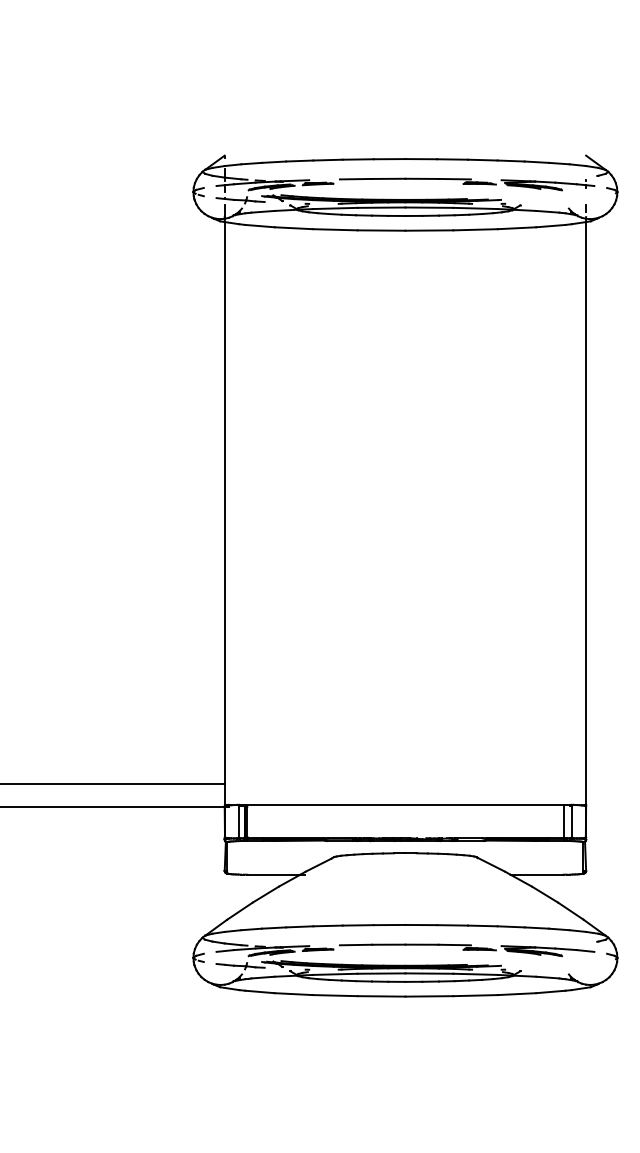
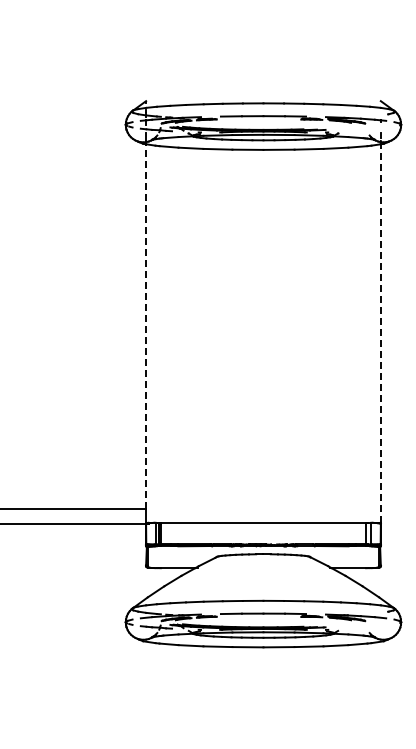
line: (225, 502) -> (146, 326), solid -> dashed
line: (585, 513) -> (380, 333), solid -> dashed

